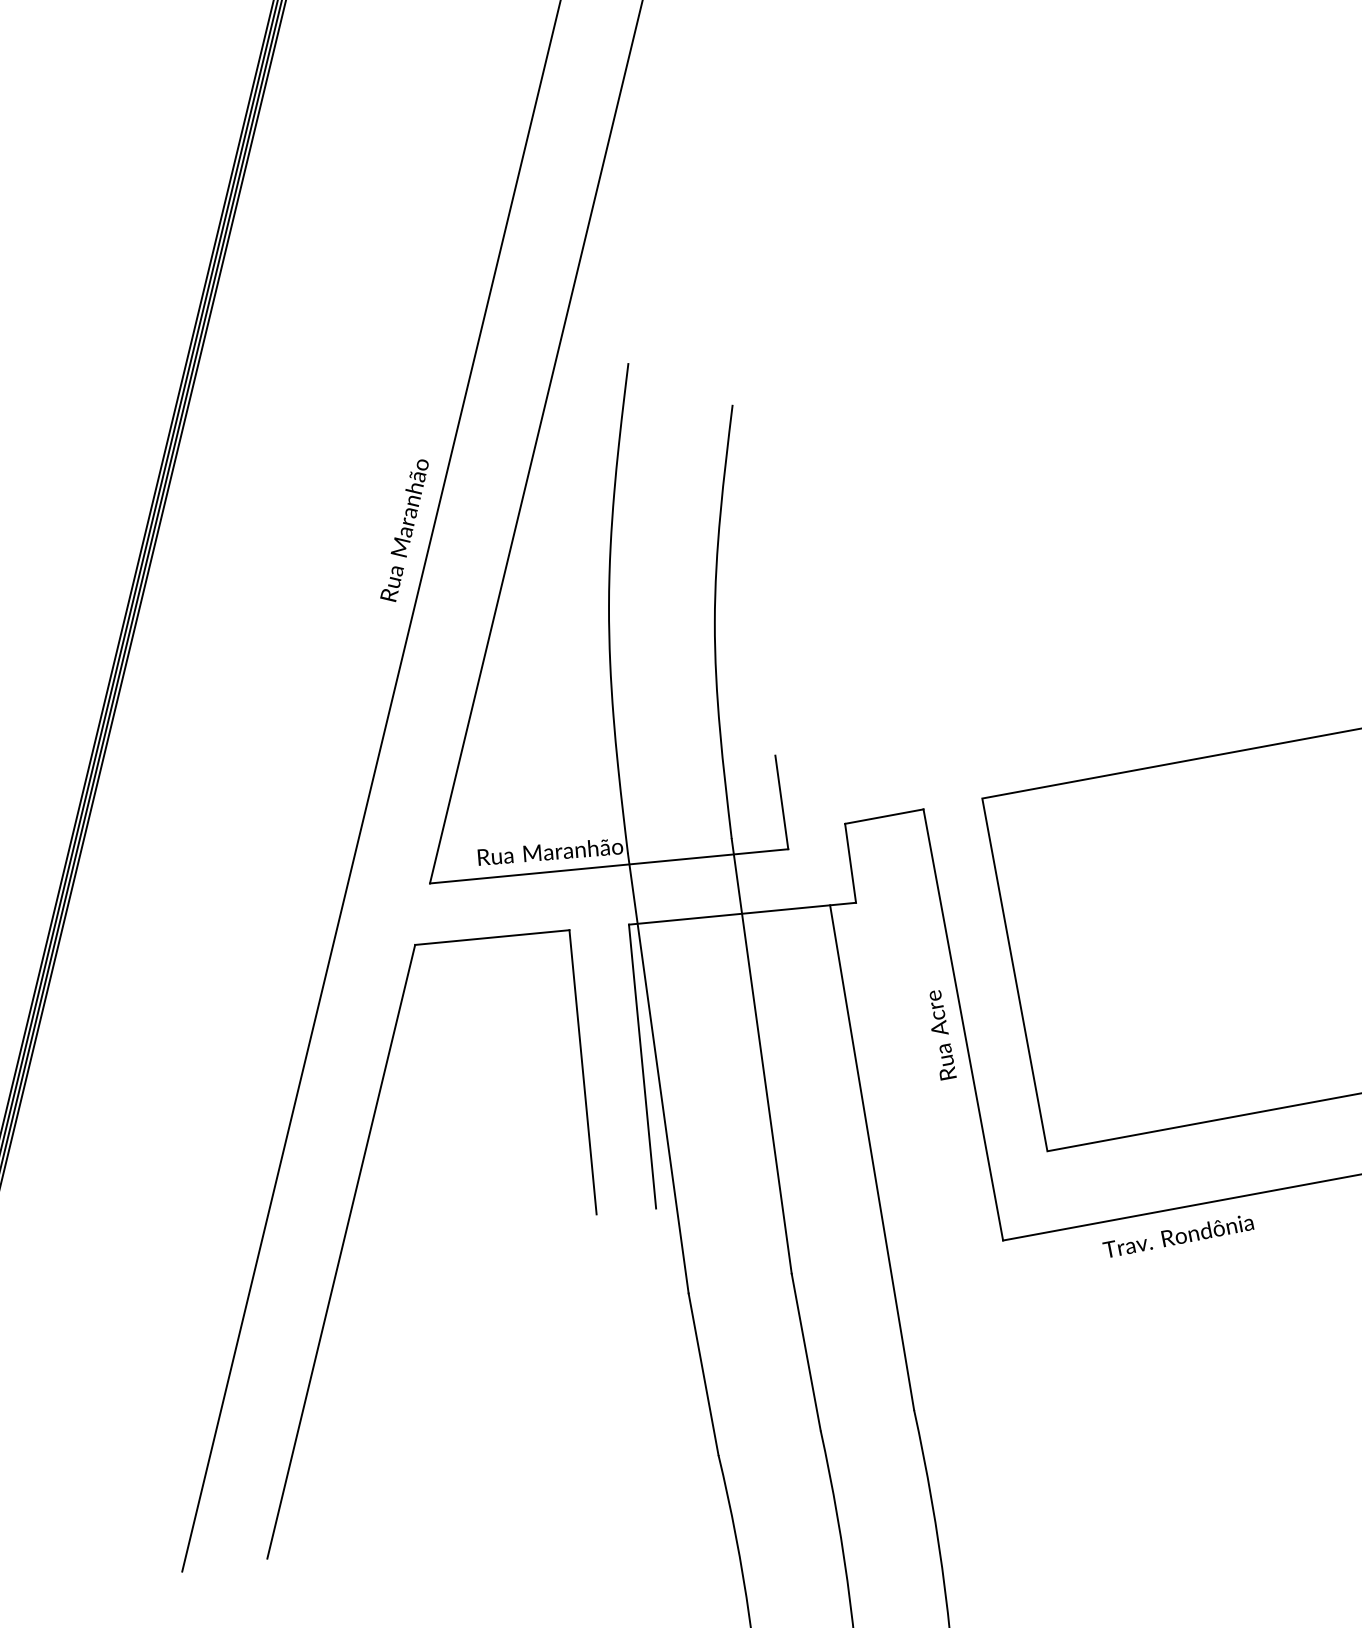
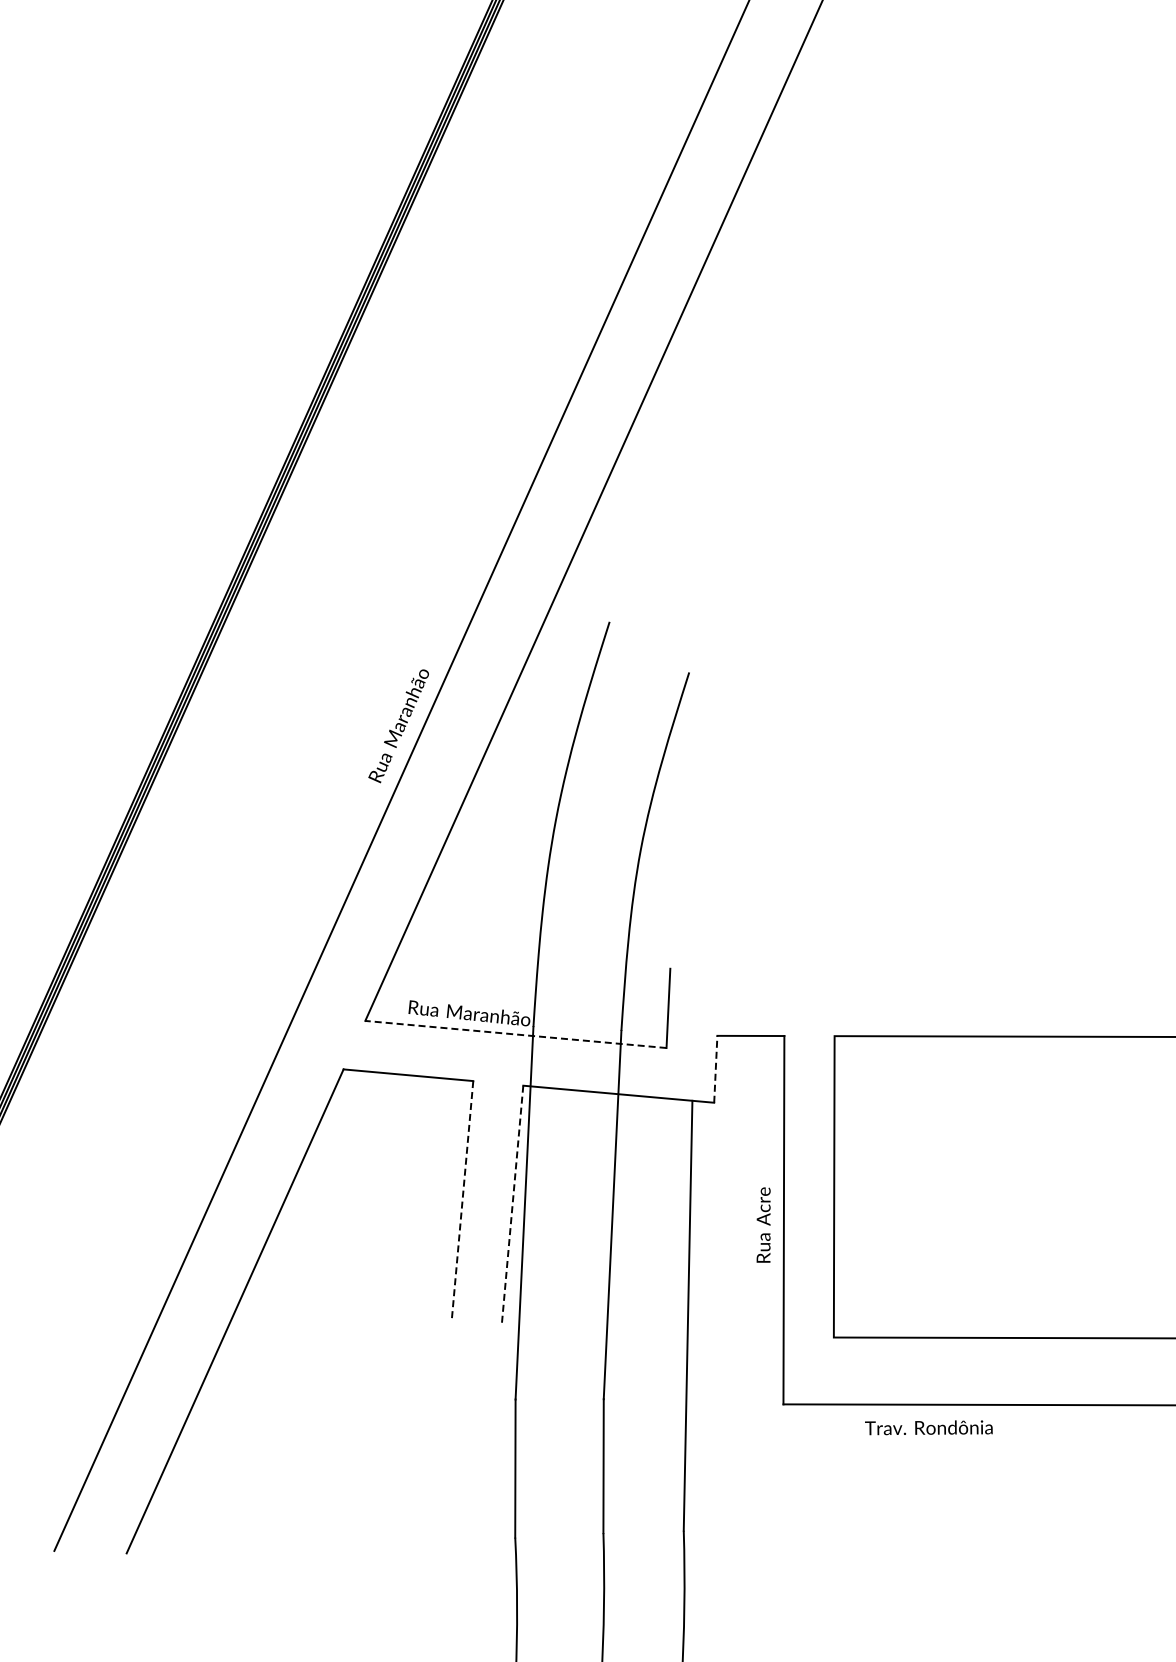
line: (850, 862) -> (715, 1068), solid -> dashed
line: (608, 866) -> (515, 1034), solid -> dashed
line: (642, 1067) -> (512, 1205), solid -> dashed
line: (582, 1072) -> (462, 1200), solid -> dashed

